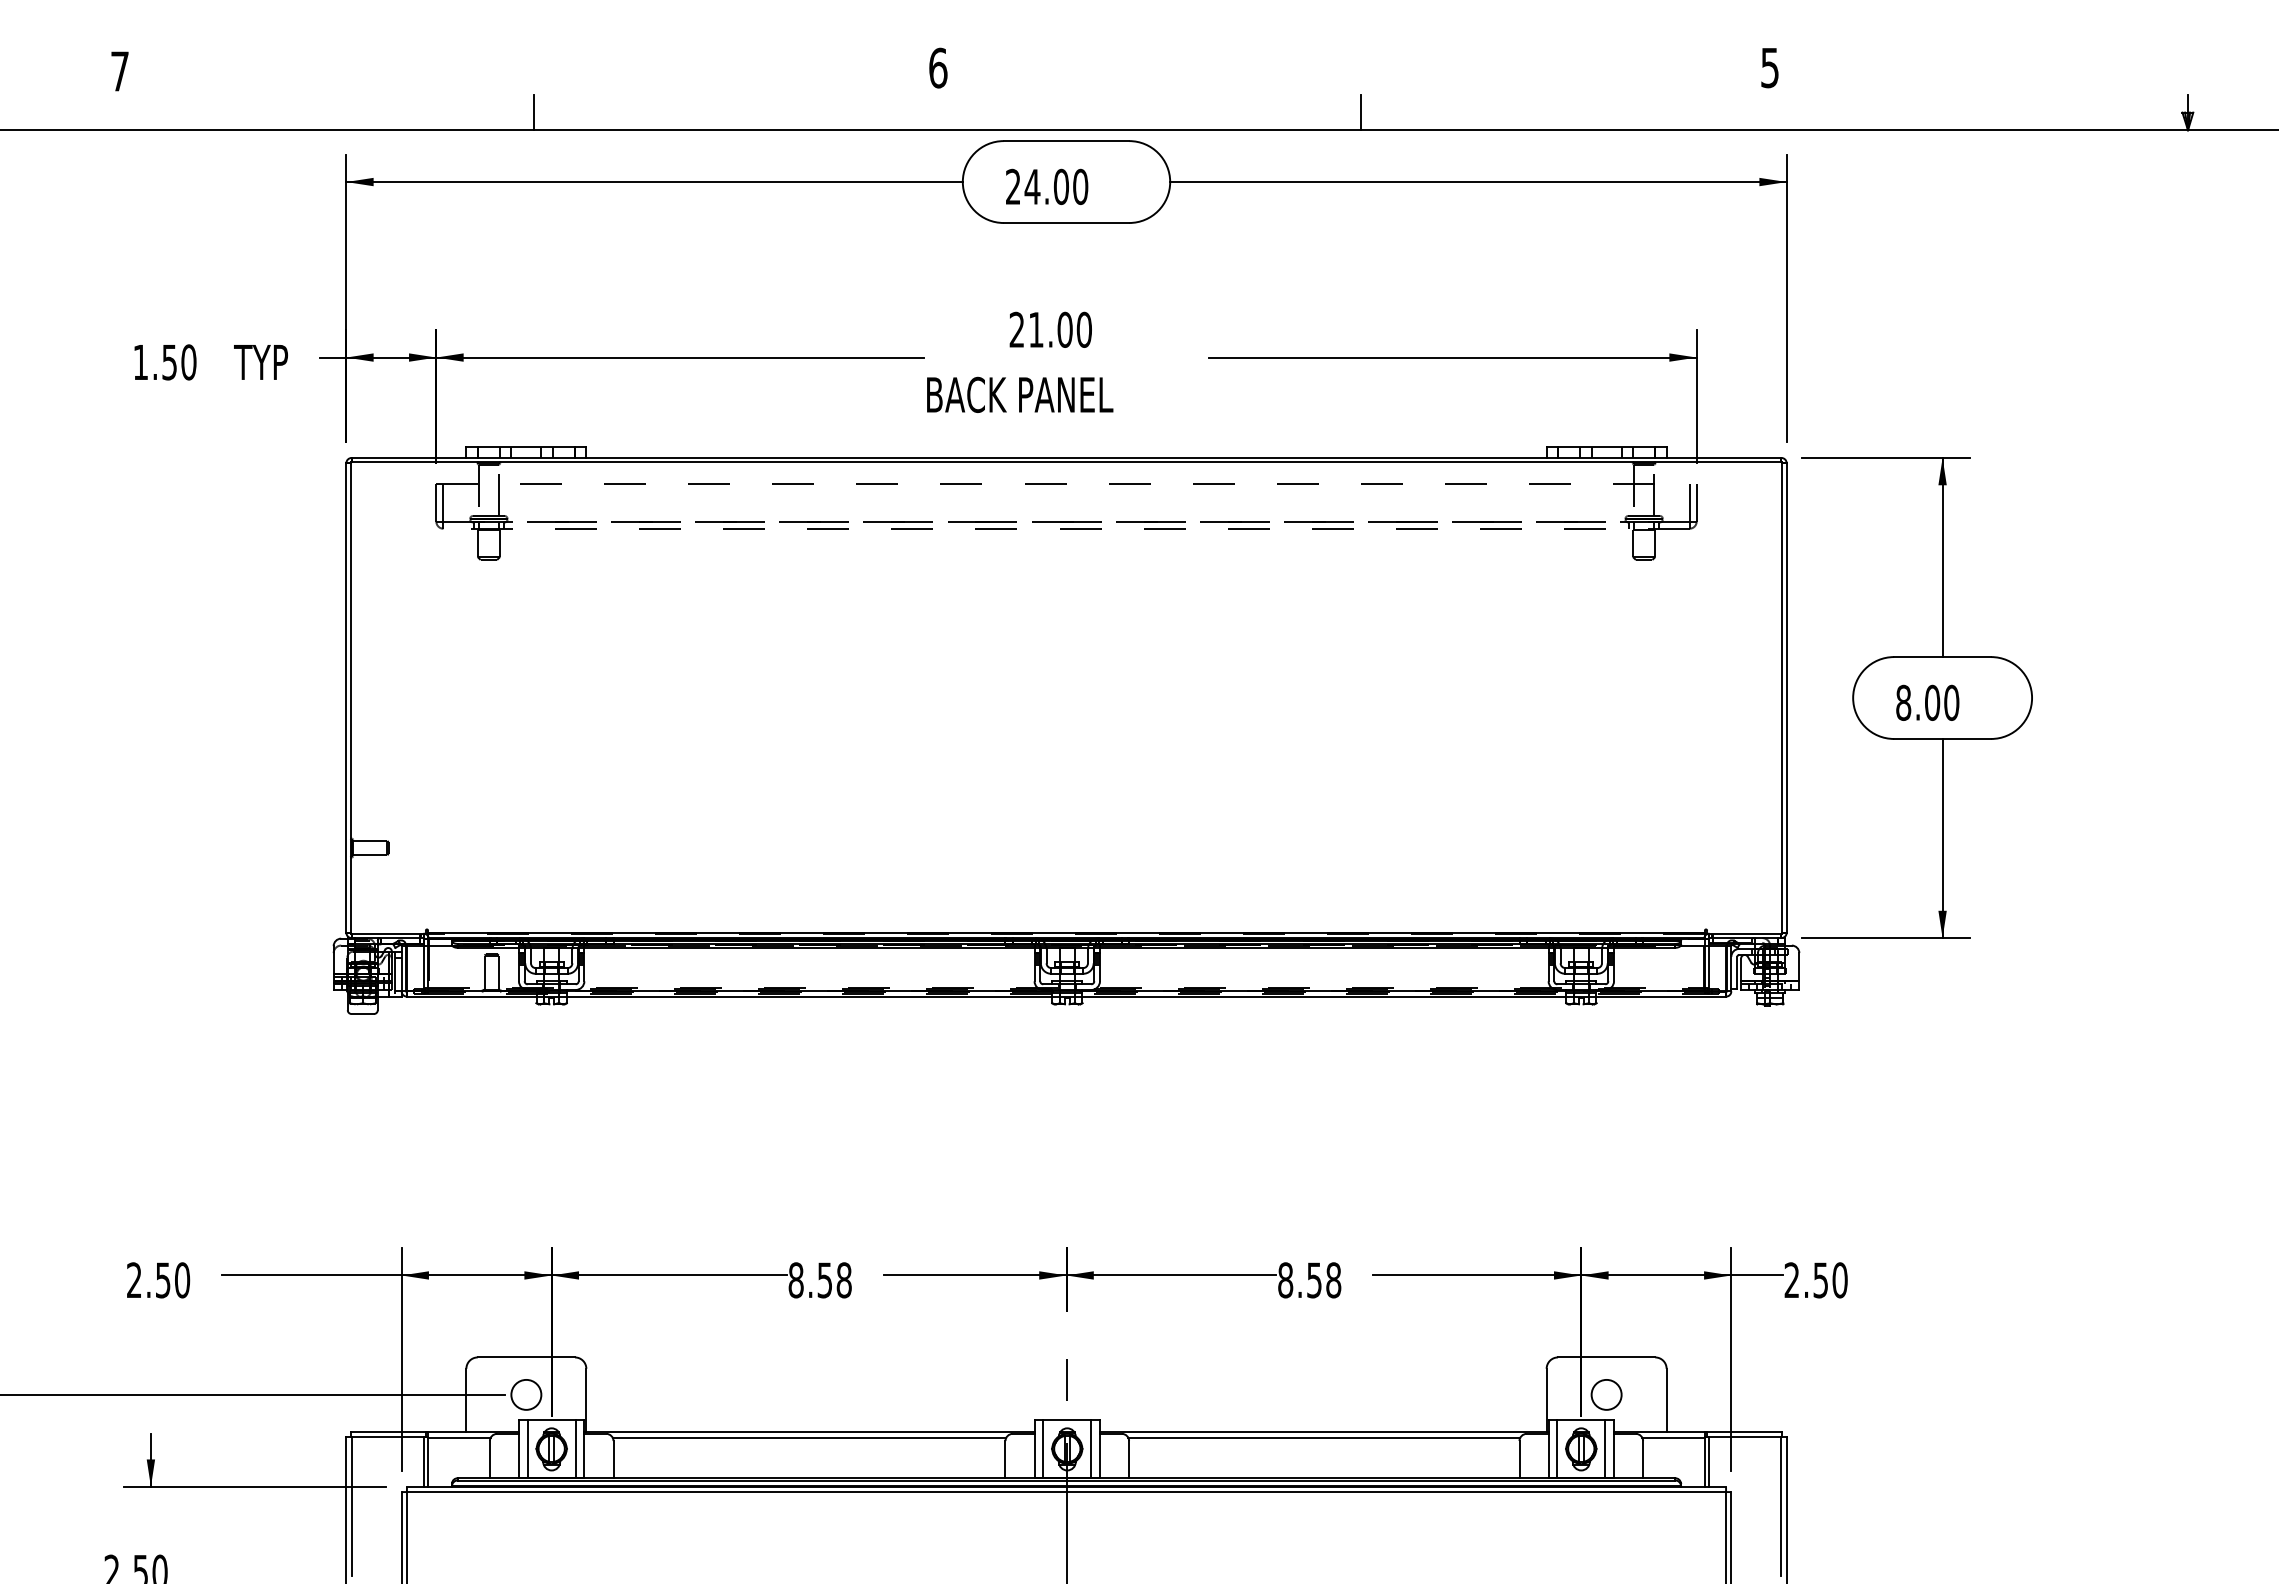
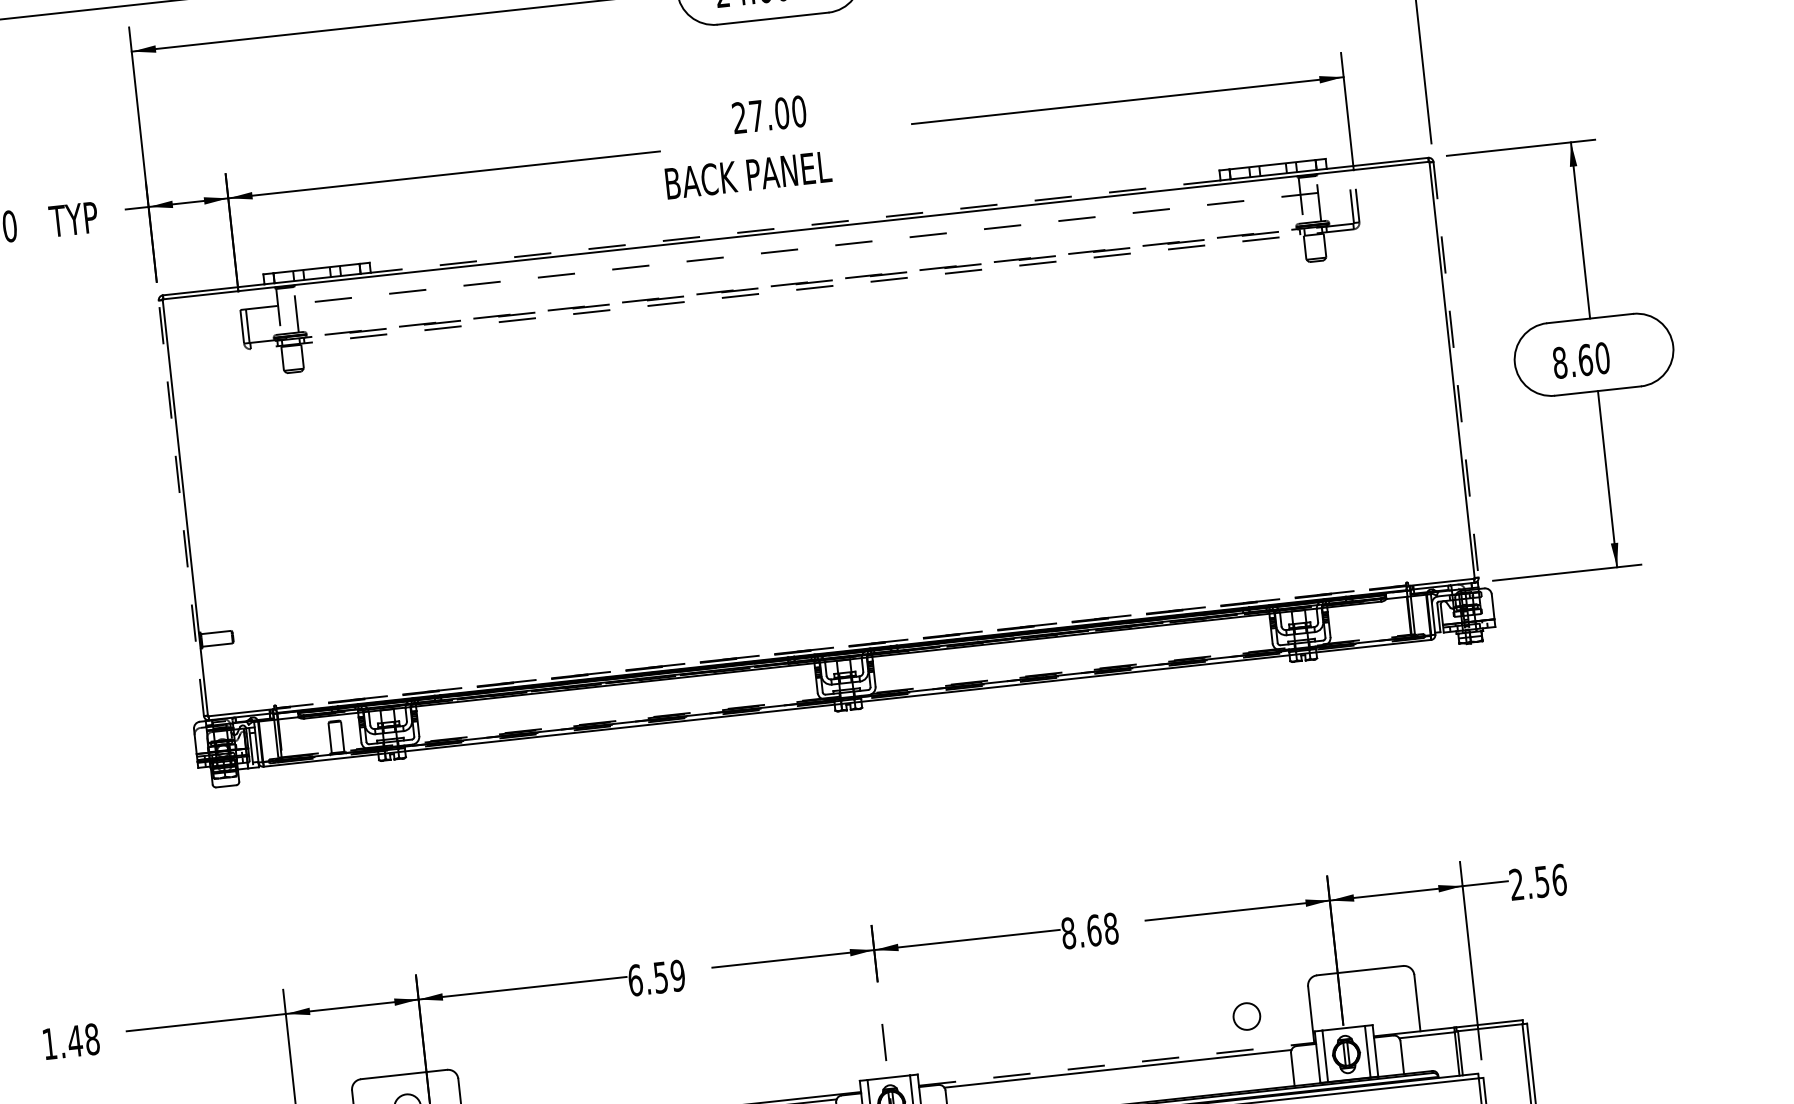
text: (1036, 329) -> (756, 115), 21.00 -> 27.00
line: (1066, 457) -> (795, 226), solid -> dashed
line: (346, 698) -> (181, 508), solid -> dashed
line: (1786, 698) -> (1455, 370), solid -> dashed
text: (1932, 702) -> (1585, 359), 8.00 -> 8.60
line: (1067, 932) -> (842, 646), solid -> dashed
text: (158, 1280) -> (71, 1041), 2.50 -> 1.48
text: (819, 1280) -> (656, 978), 8.58 -> 6.59
text: (1314, 1280) -> (1094, 930), 8.58 -> 8.68
text: (1839, 1280) -> (1558, 880), 2.50 -> 2.56
circle: (1606, 1394) -> (1246, 1016), moved
line: (1324, 1432) -> (1117, 1064), solid -> dashed

